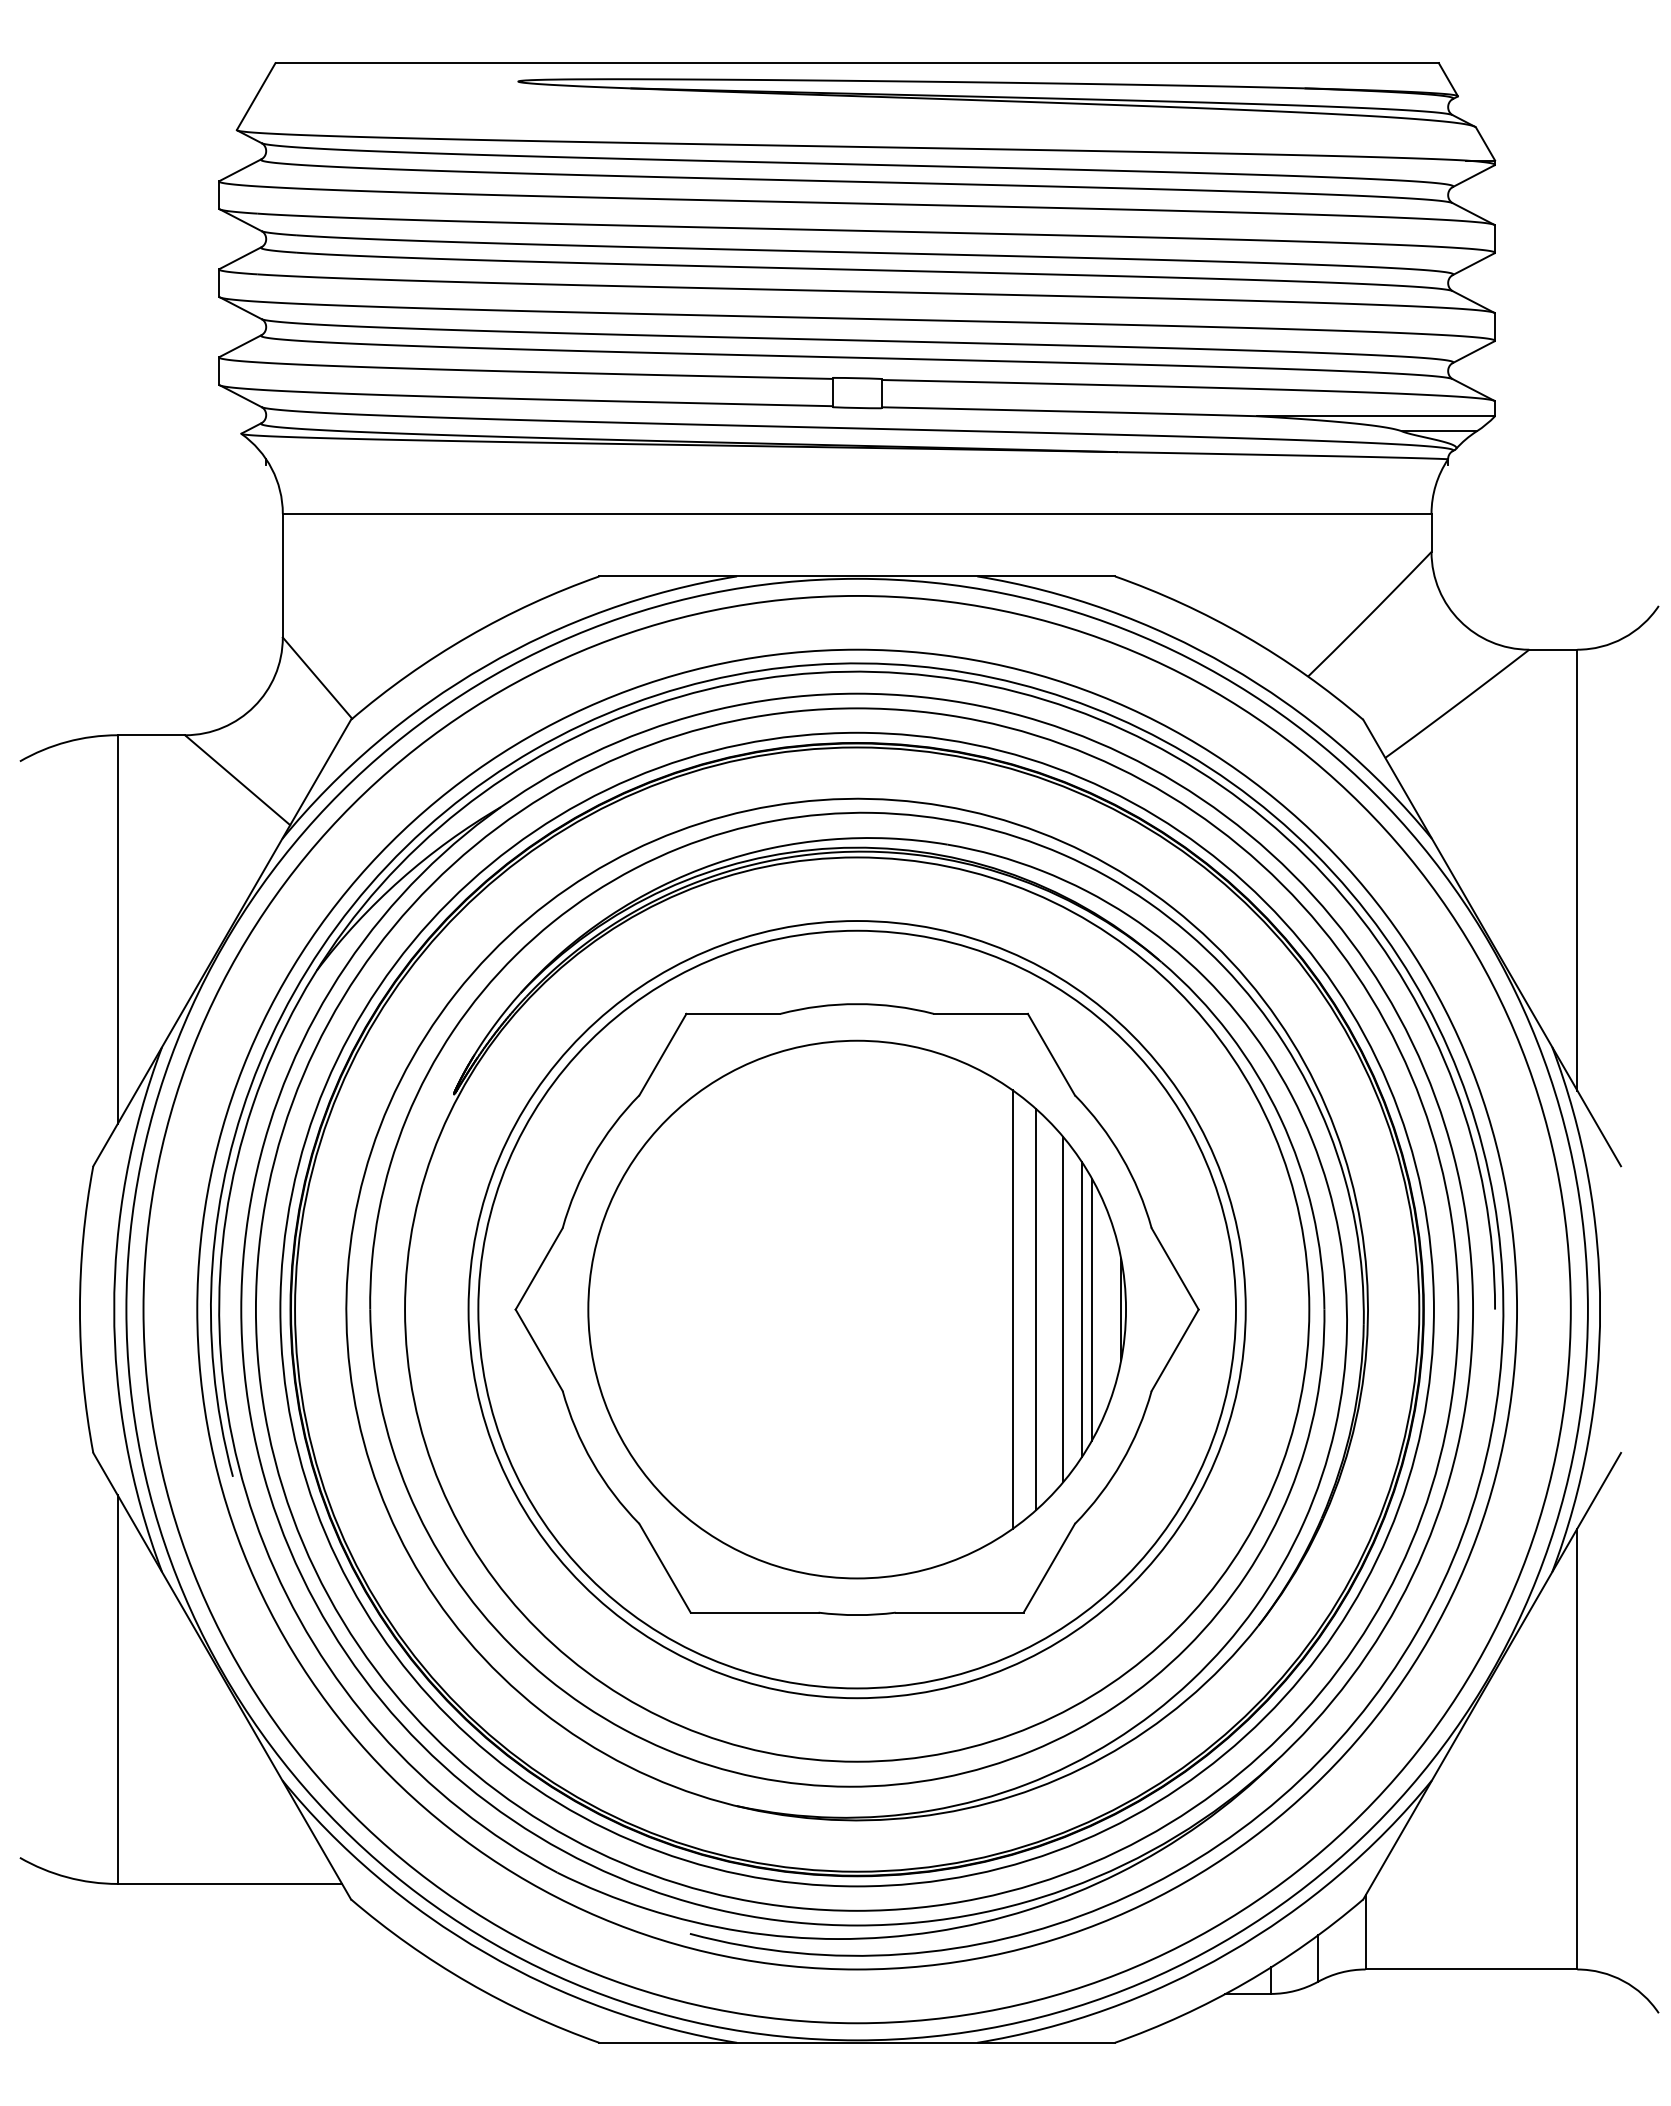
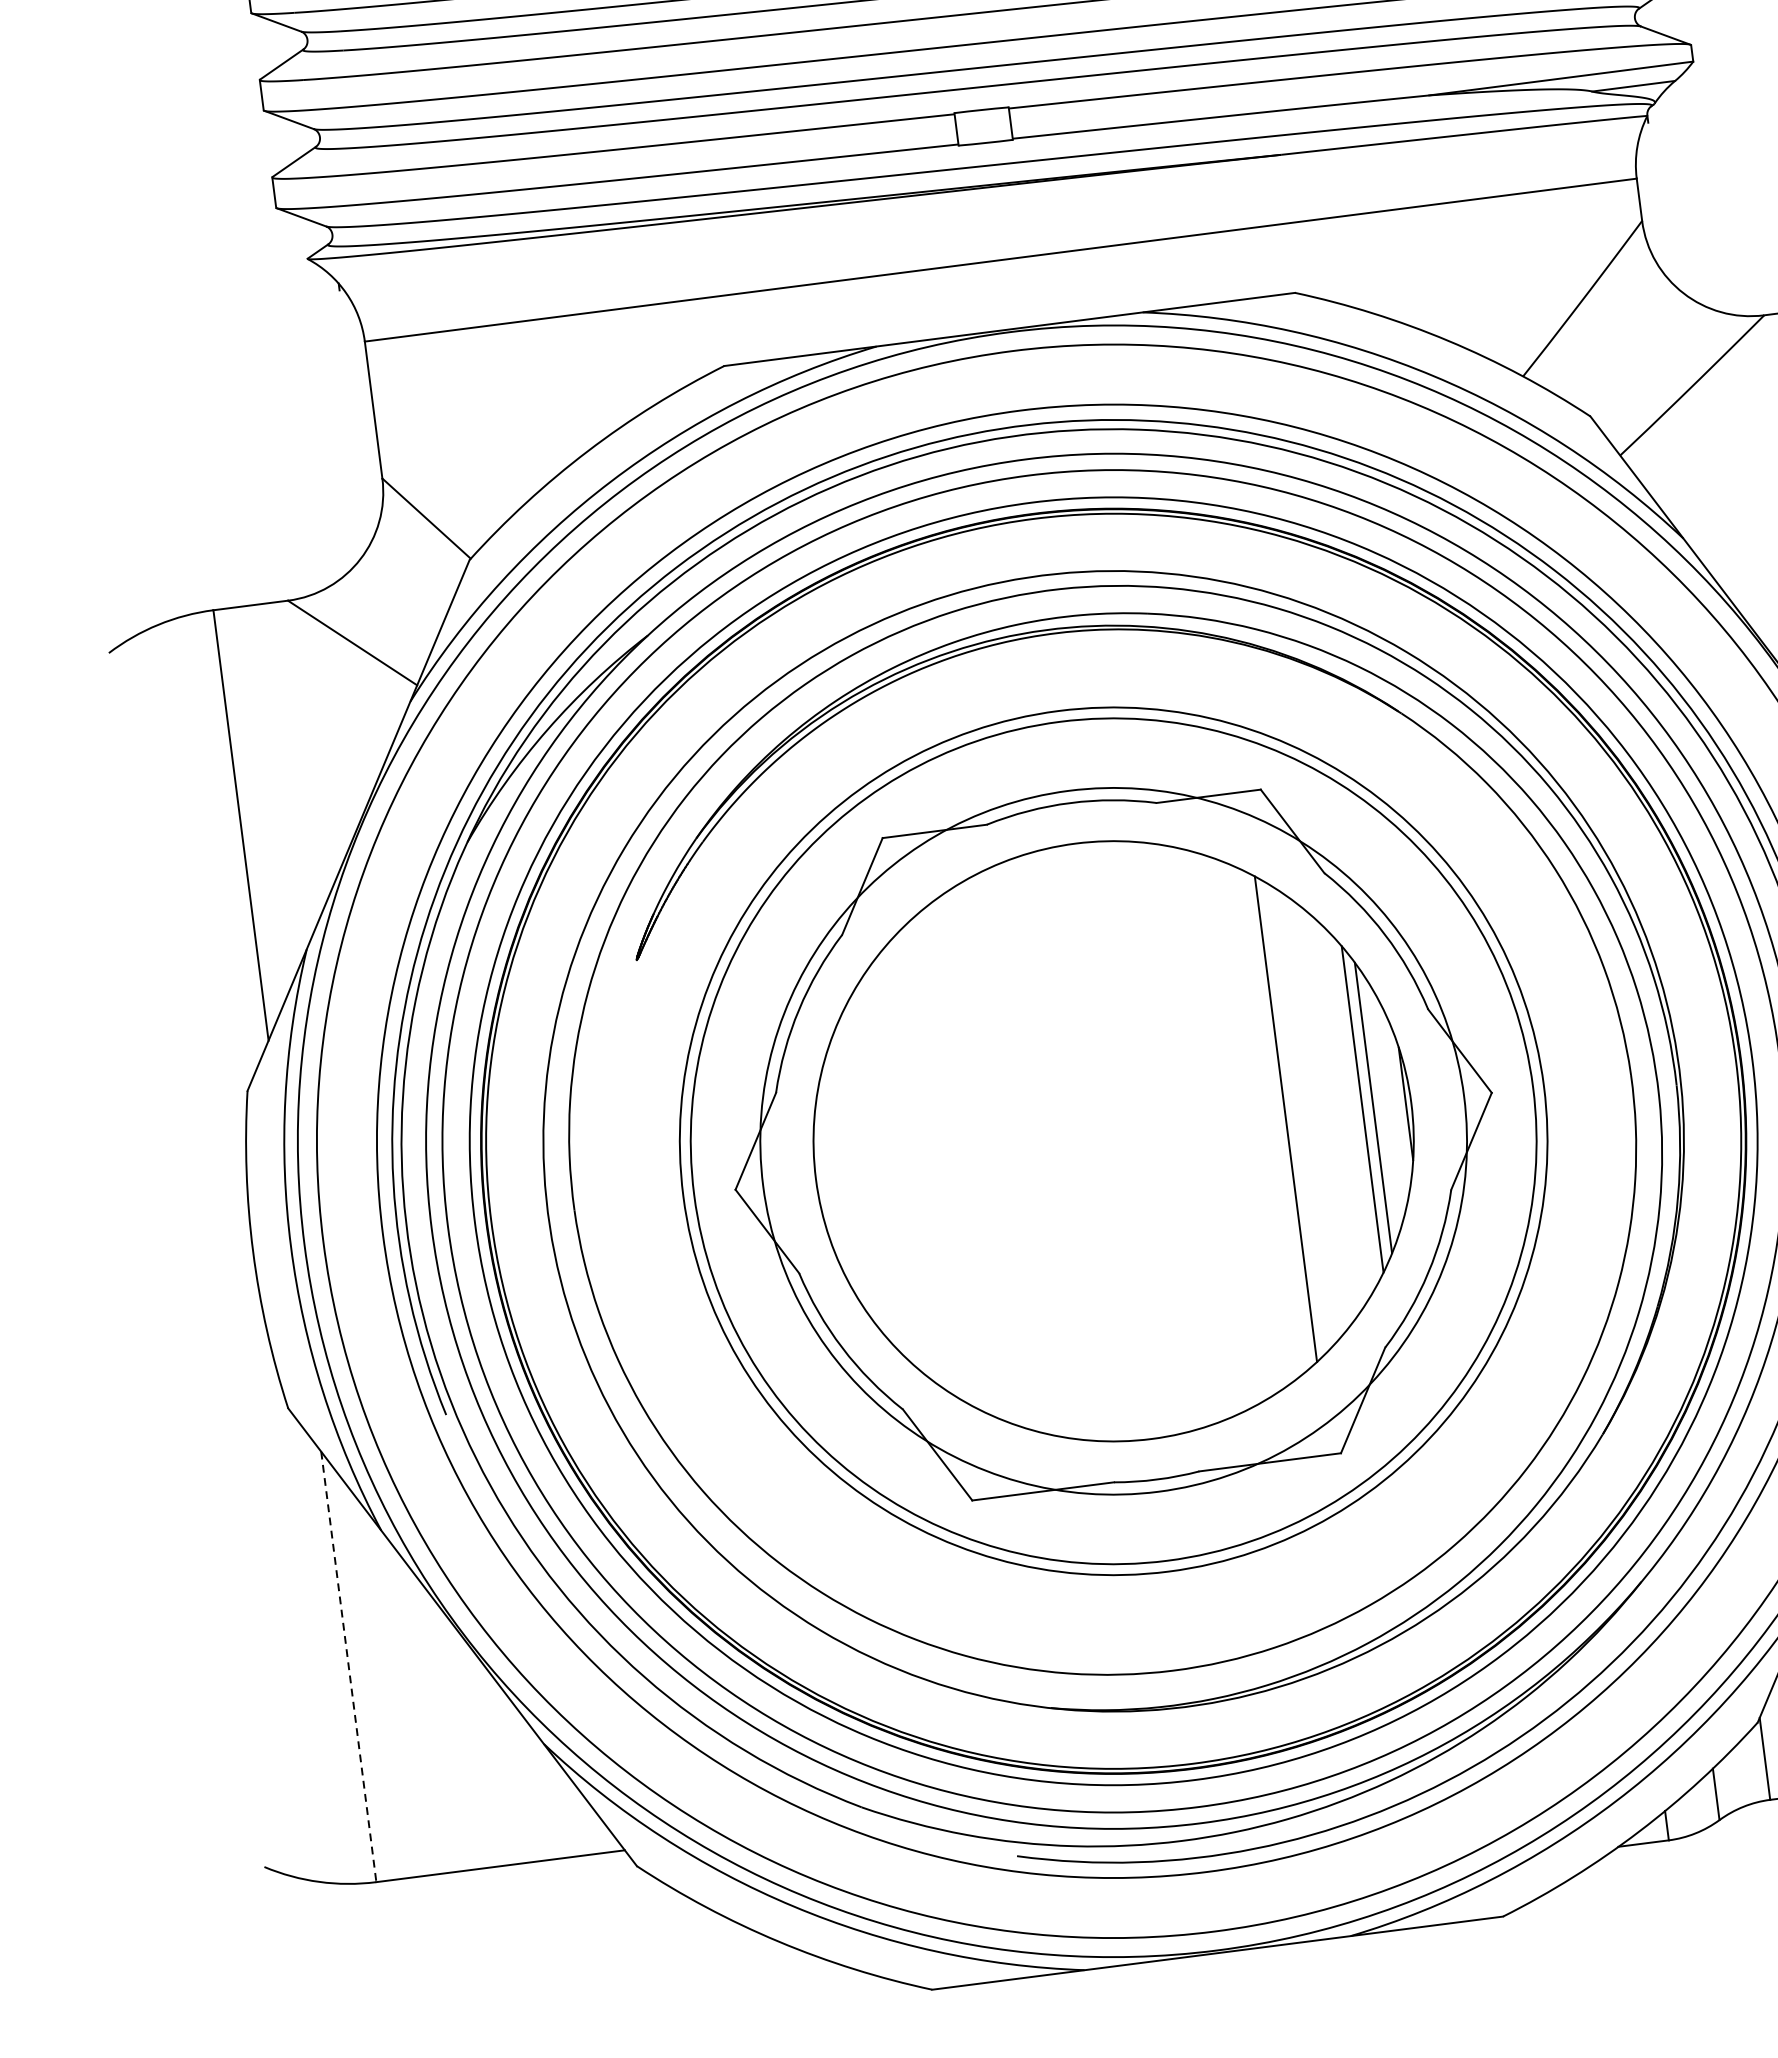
circle: (857, 1309) -> (1114, 1141), size x0.7
line: (1035, 1309) -> (1311, 1115), removed
line: (1063, 1309) -> (1342, 1111), removed
line: (117, 1690) -> (348, 1667), solid -> dashed

